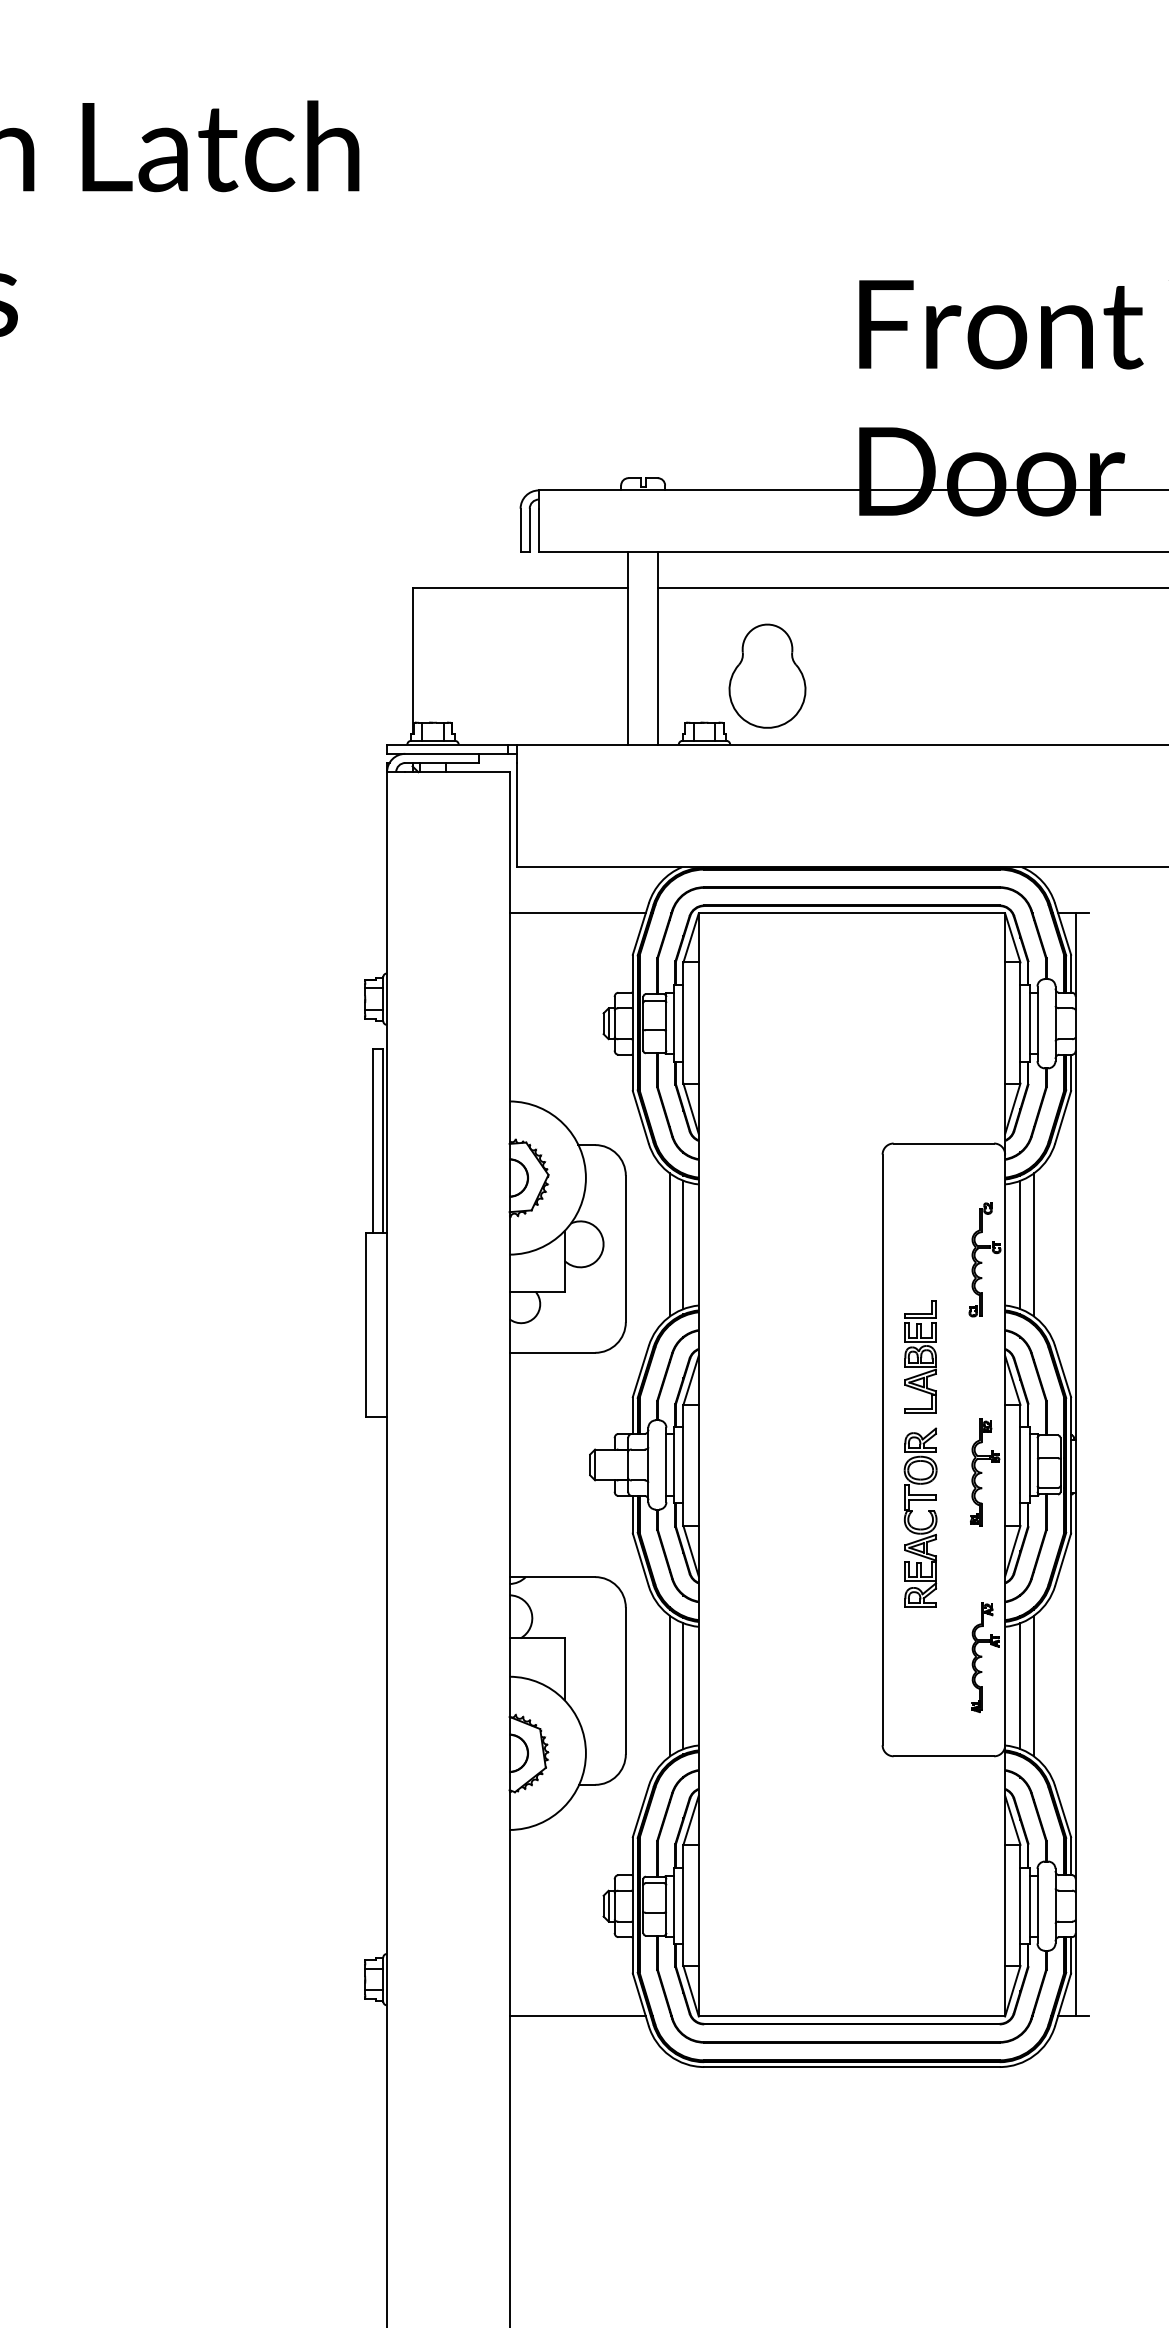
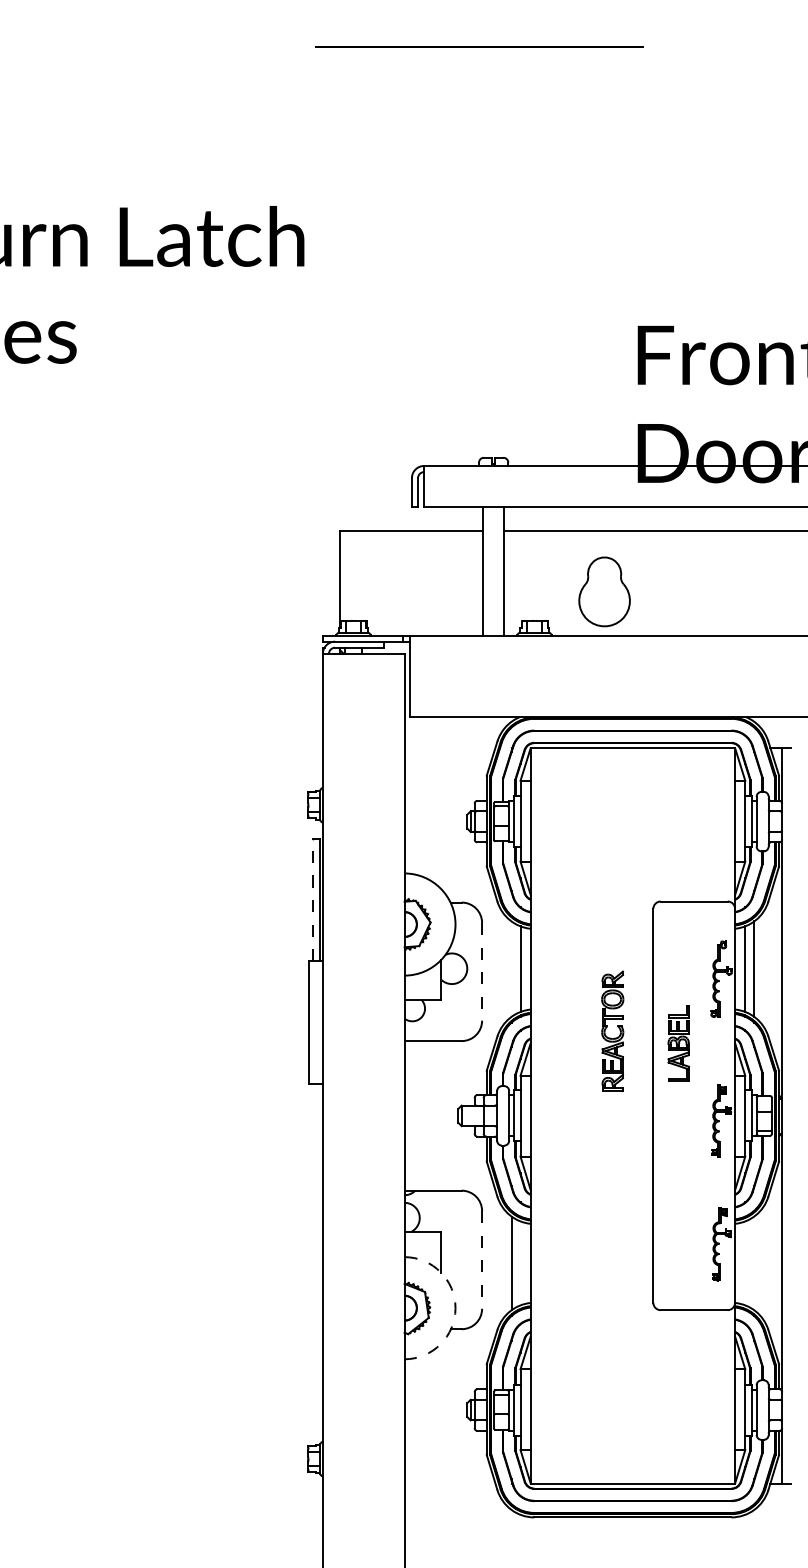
part: (767, 675) -> (604, 591), moved
line: (576, 914) -> (449, 748), removed
line: (372, 1140) -> (313, 899), solid -> dashed
line: (669, 1243) -> (511, 968), removed
line: (626, 1248) -> (482, 971), solid -> dashed
part: (920, 1516) -> (612, 1030), moved
line: (626, 1680) -> (482, 1259), solid -> dashed
line: (683, 1686) -> (520, 1263), removed
line: (1020, 1686) -> (745, 1263), removed
line: (1034, 1686) -> (754, 1263), removed
arc: (585, 1753) -> (455, 1308), solid -> dashed
line: (576, 2016) -> (449, 1483), removed

